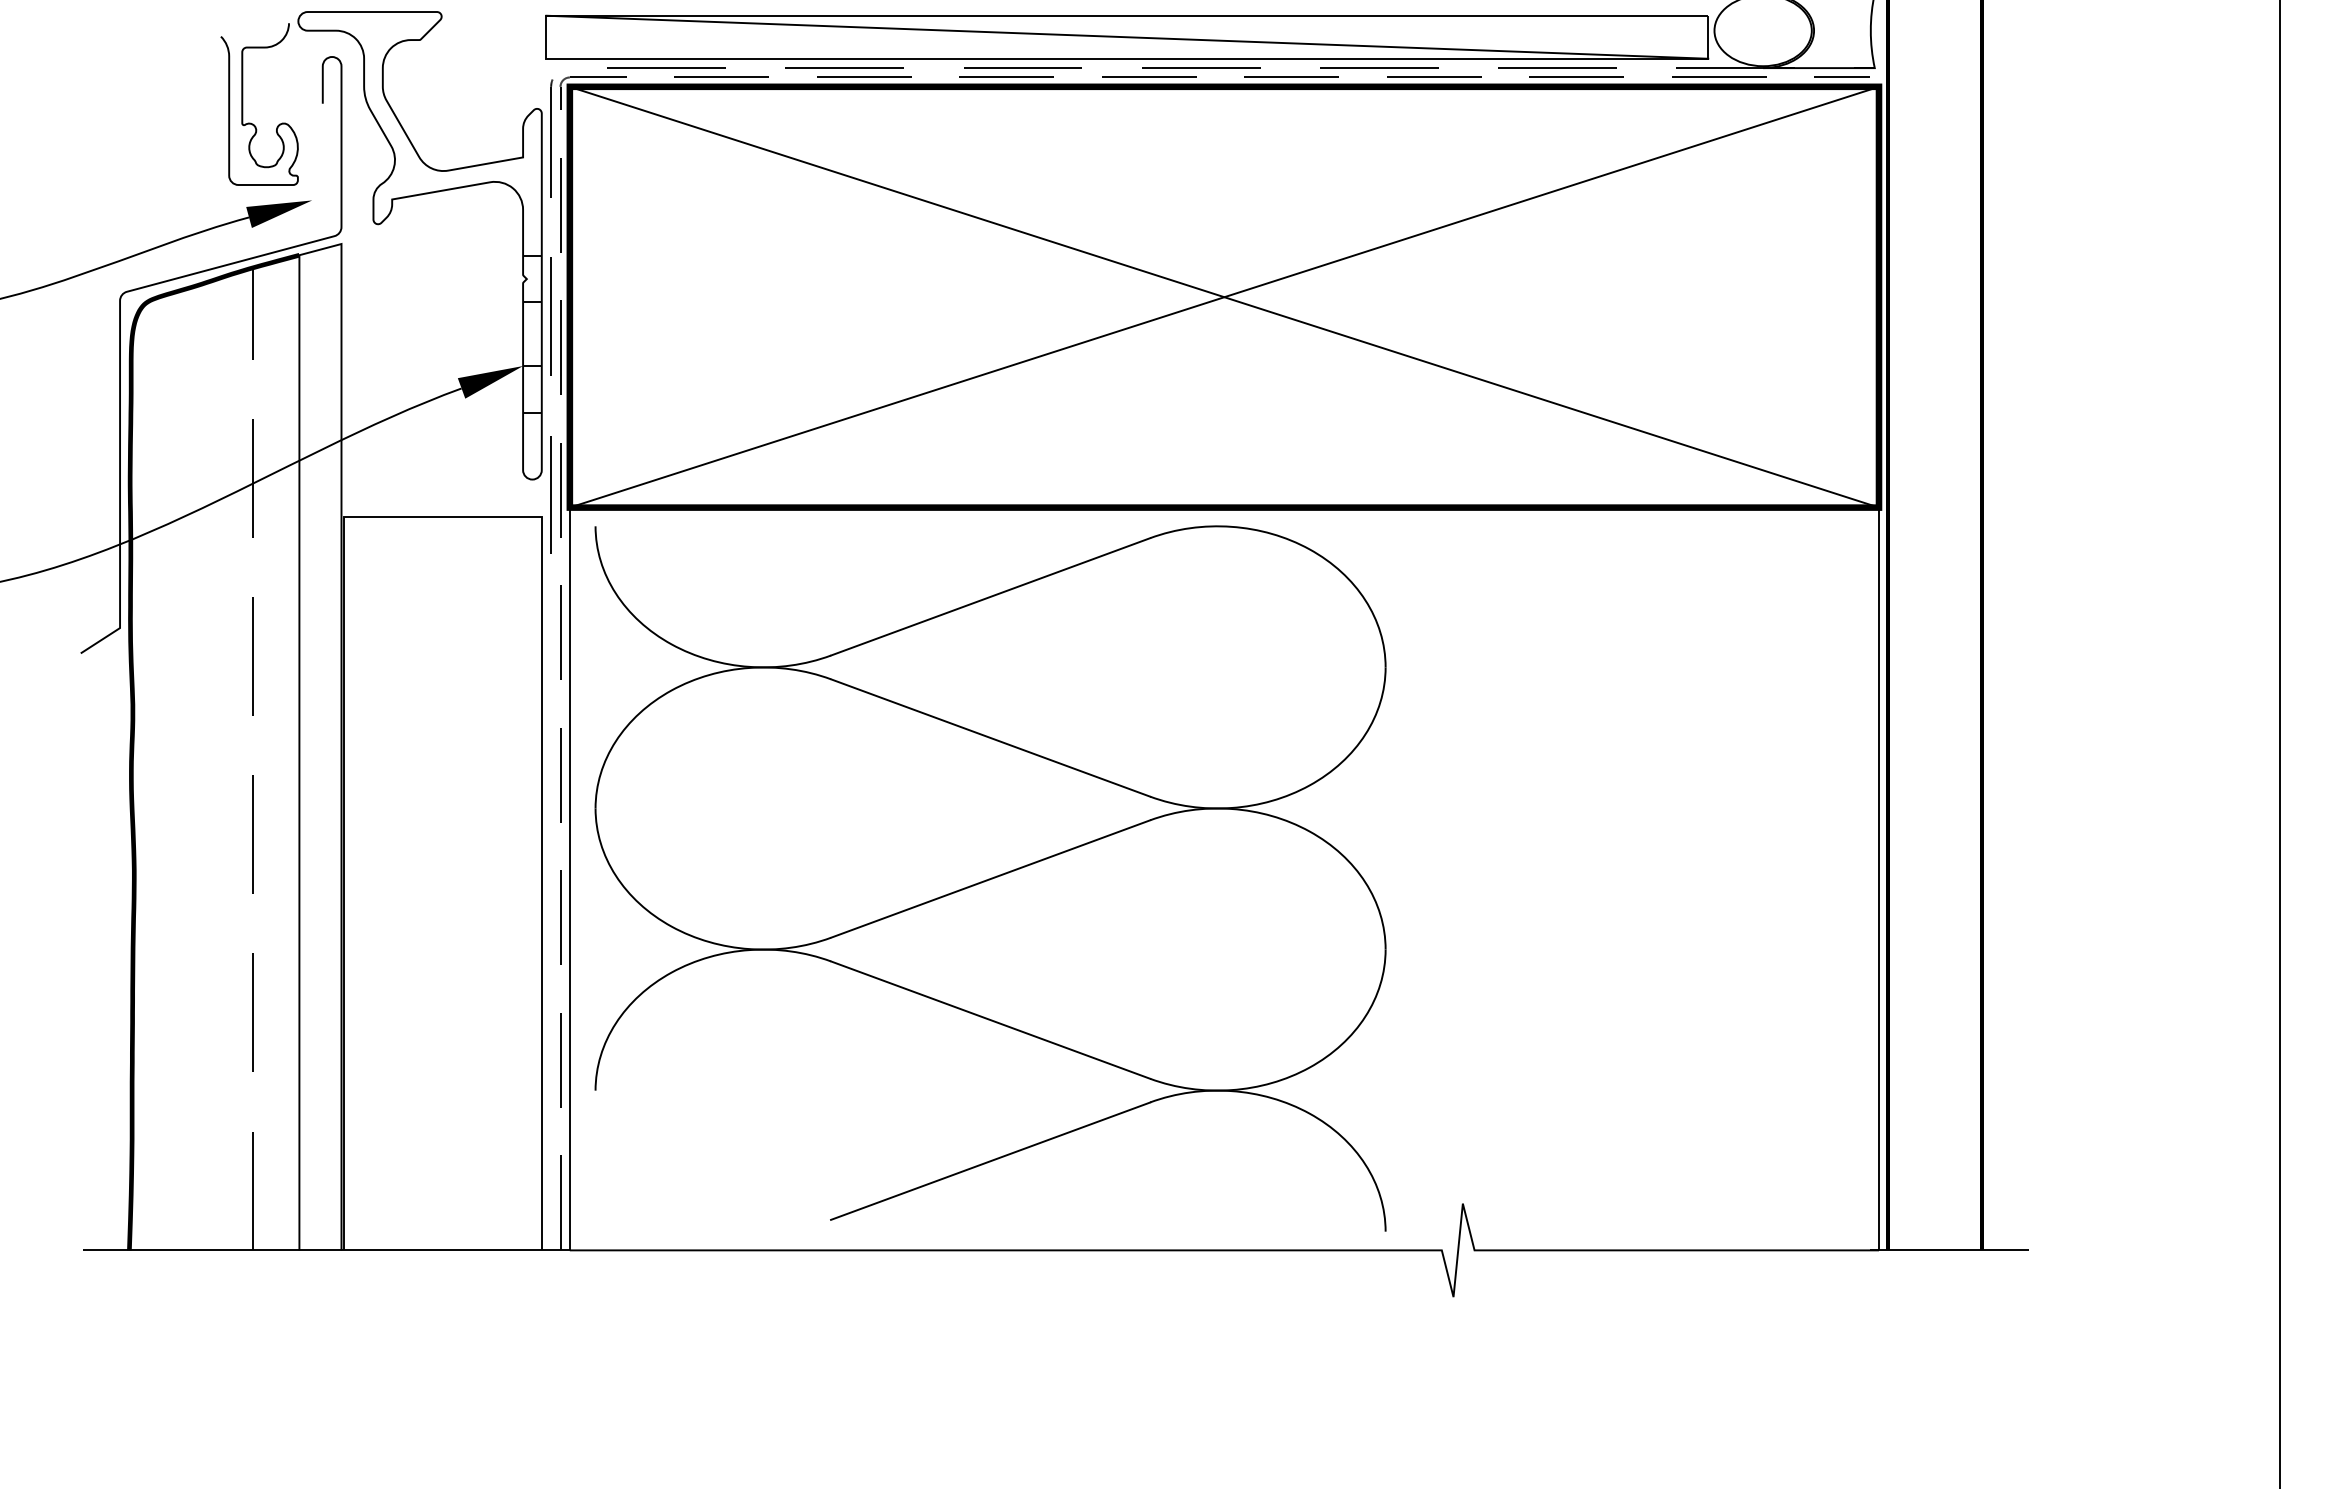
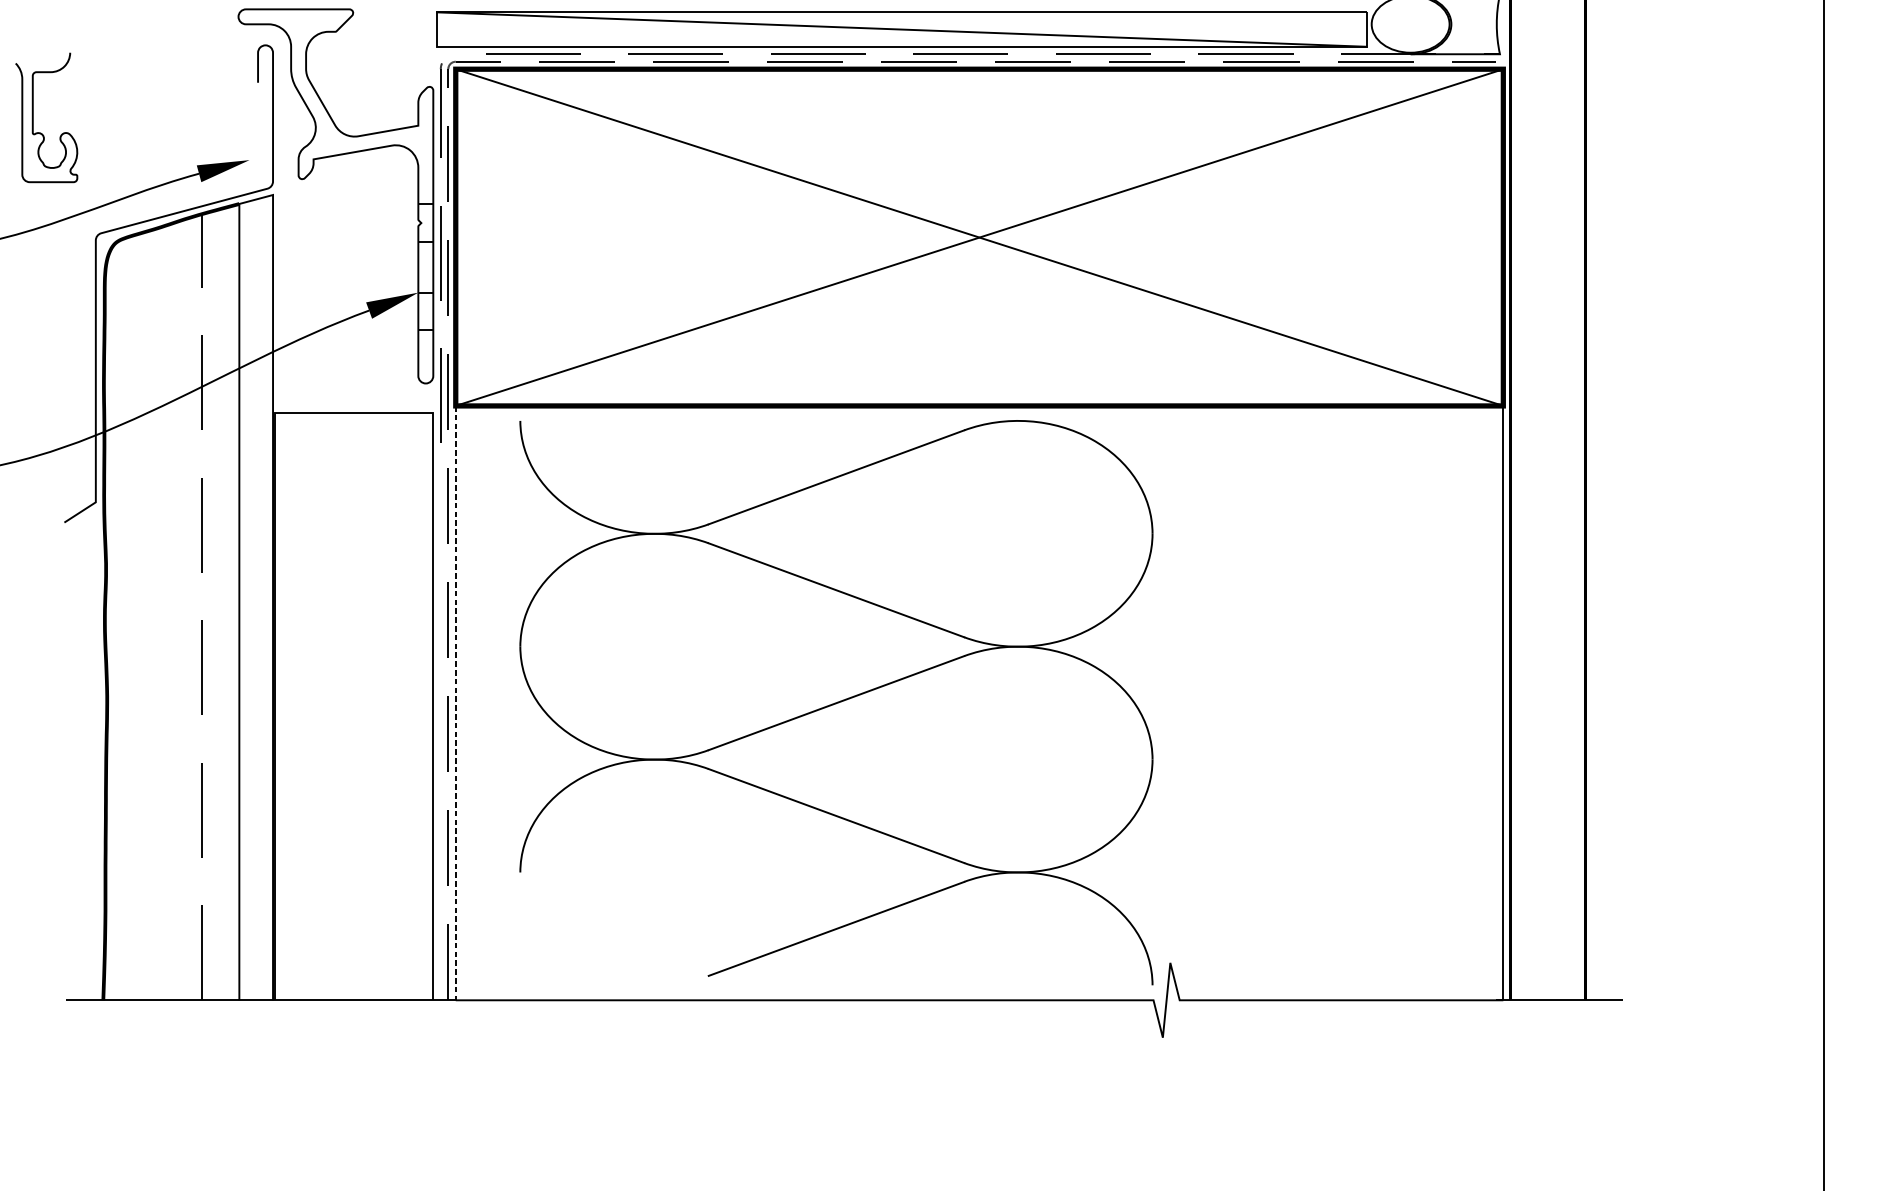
curve: (243, 104) -> (33, 117), moved
part: (990, 878) -> (836, 702), moved
line: (569, 879) -> (455, 703), solid -> dashed

